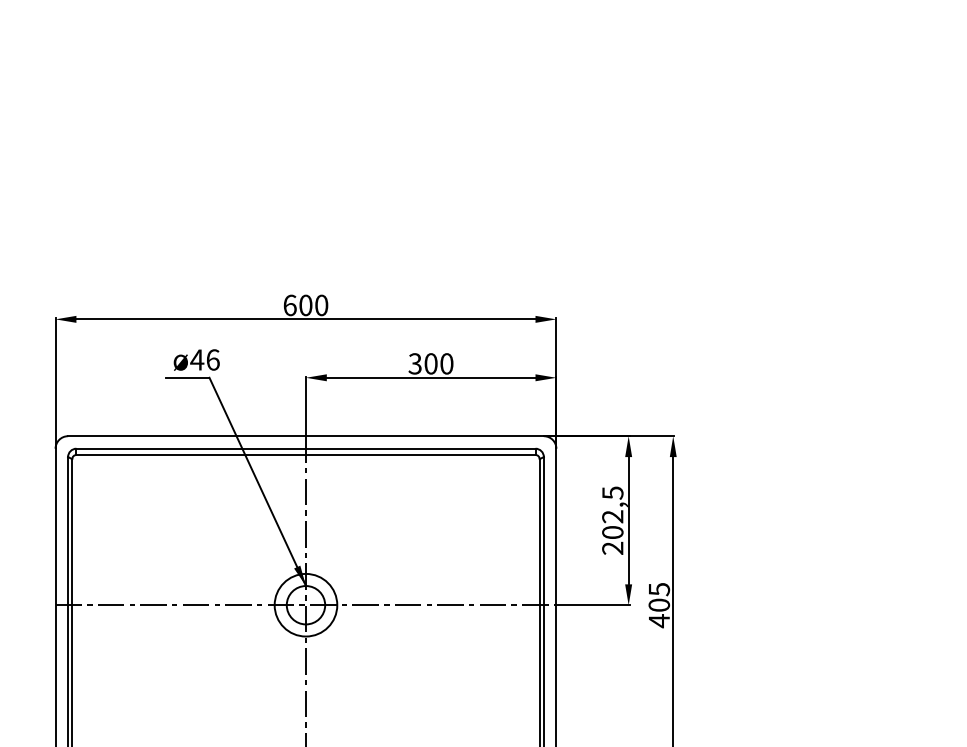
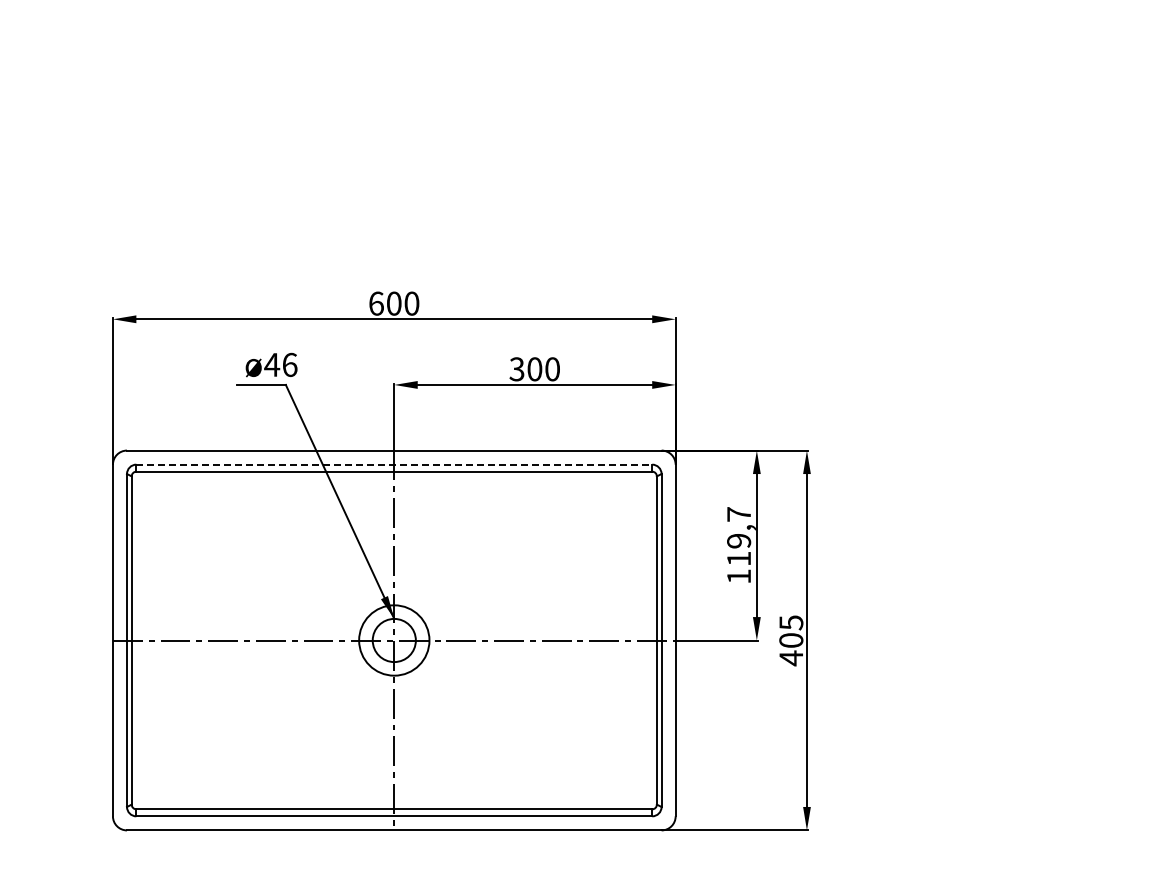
line: (306, 448) -> (394, 464), solid -> dashed
text: (613, 520) -> (739, 545), 202,5 -> 119,7

